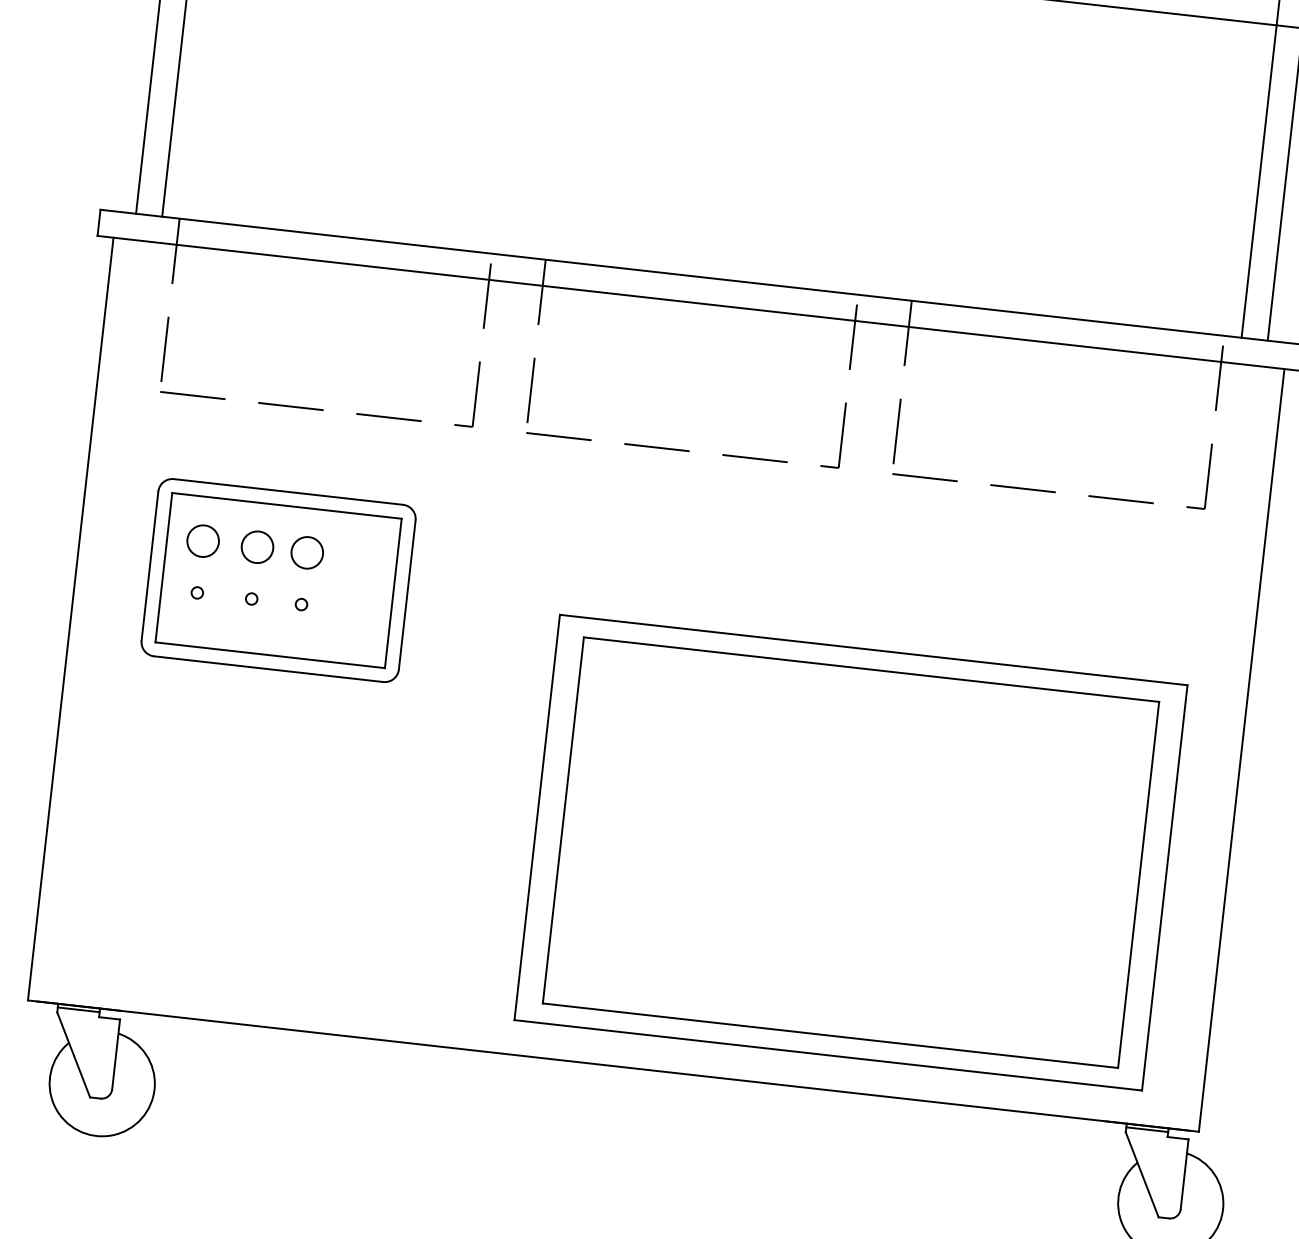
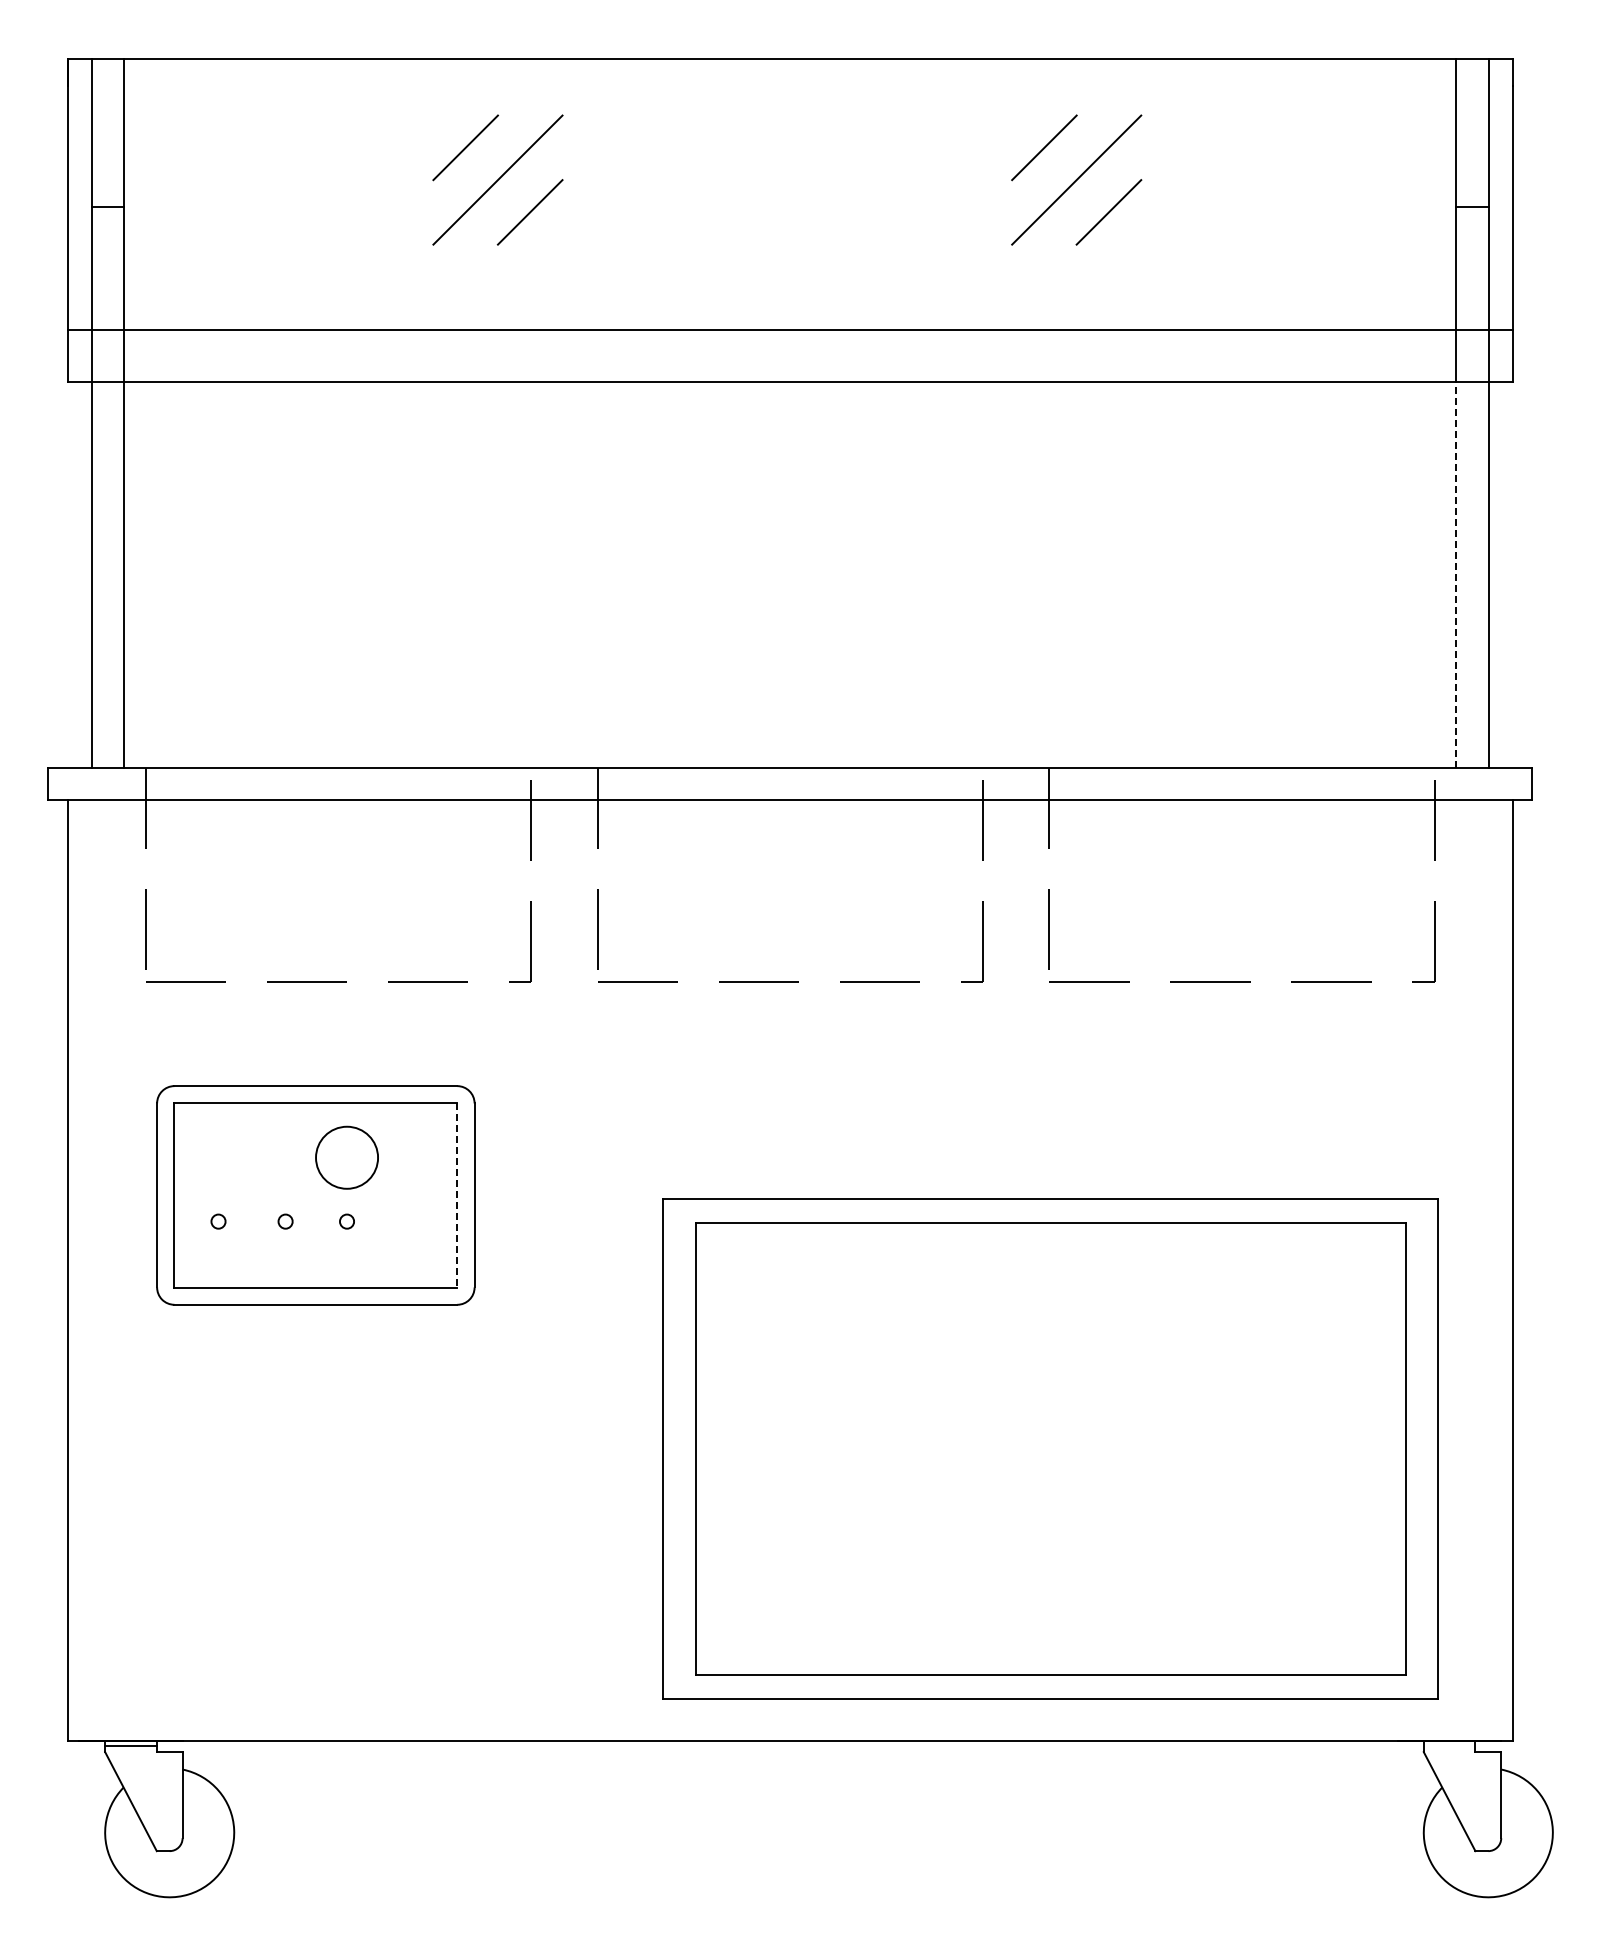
line: (1259, 181) -> (1456, 575), solid -> dashed
circle: (203, 540) -> (218, 1157), removed
circle: (257, 547) -> (285, 1157), removed
circle: (306, 552) -> (346, 1157), size x1.6
line: (393, 593) -> (457, 1195), solid -> dashed
line: (1147, 1129) -> (1449, 1745), removed

